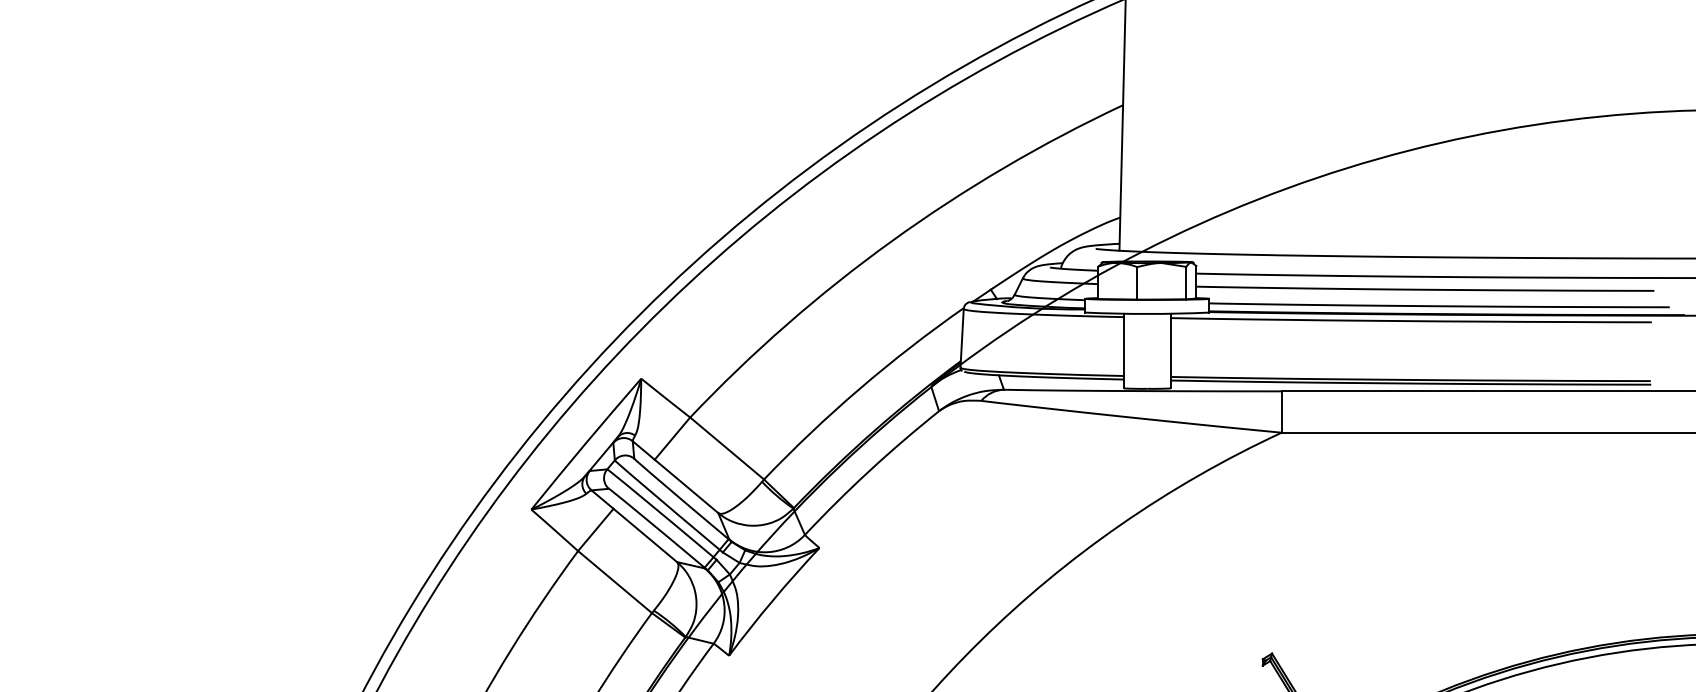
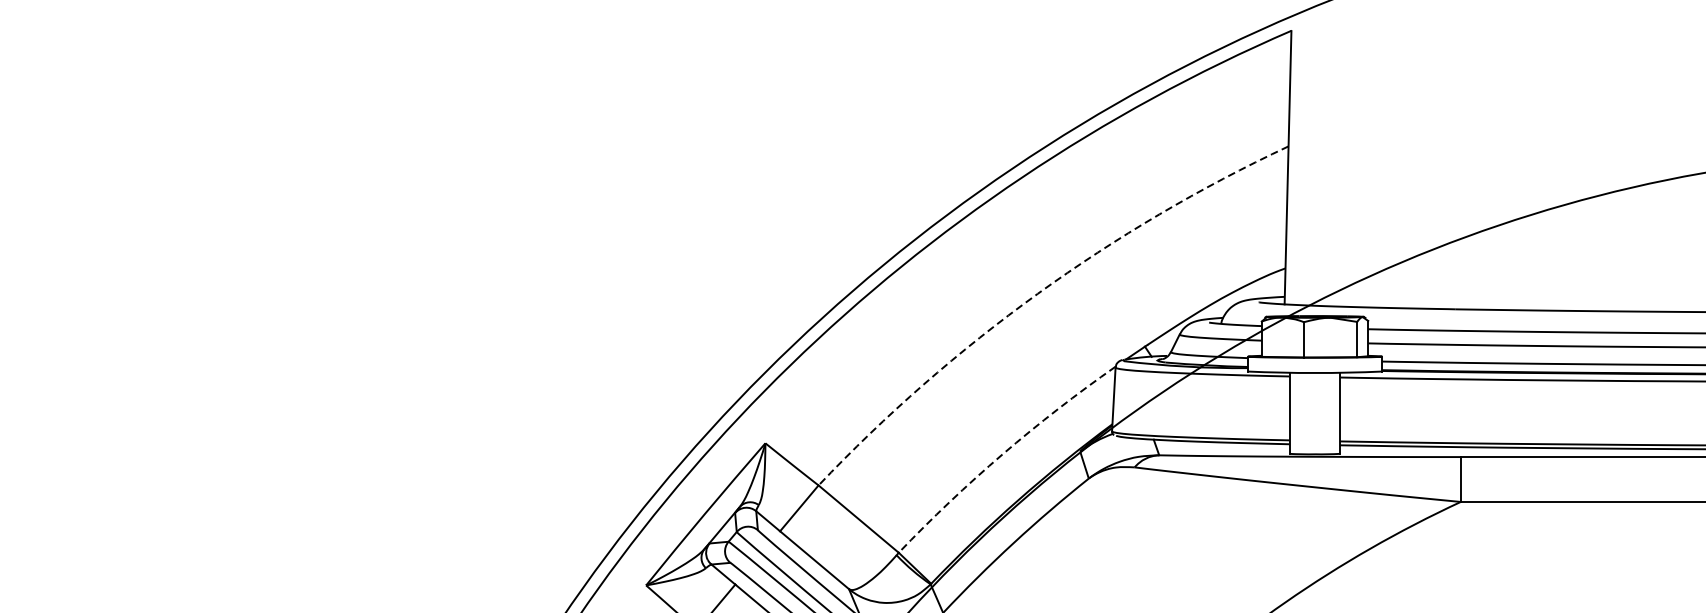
arc: (891, 241) -> (1037, 294), solid -> dashed
arc: (859, 388) -> (1002, 453), solid -> dashed

